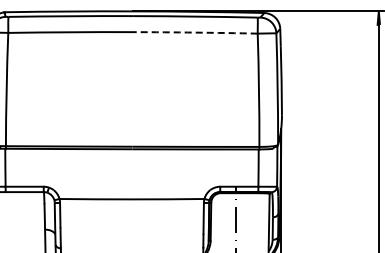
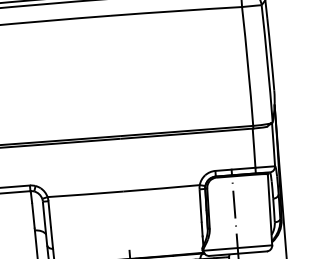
arc: (195, 32) -> (176, 10), dashed -> solid

